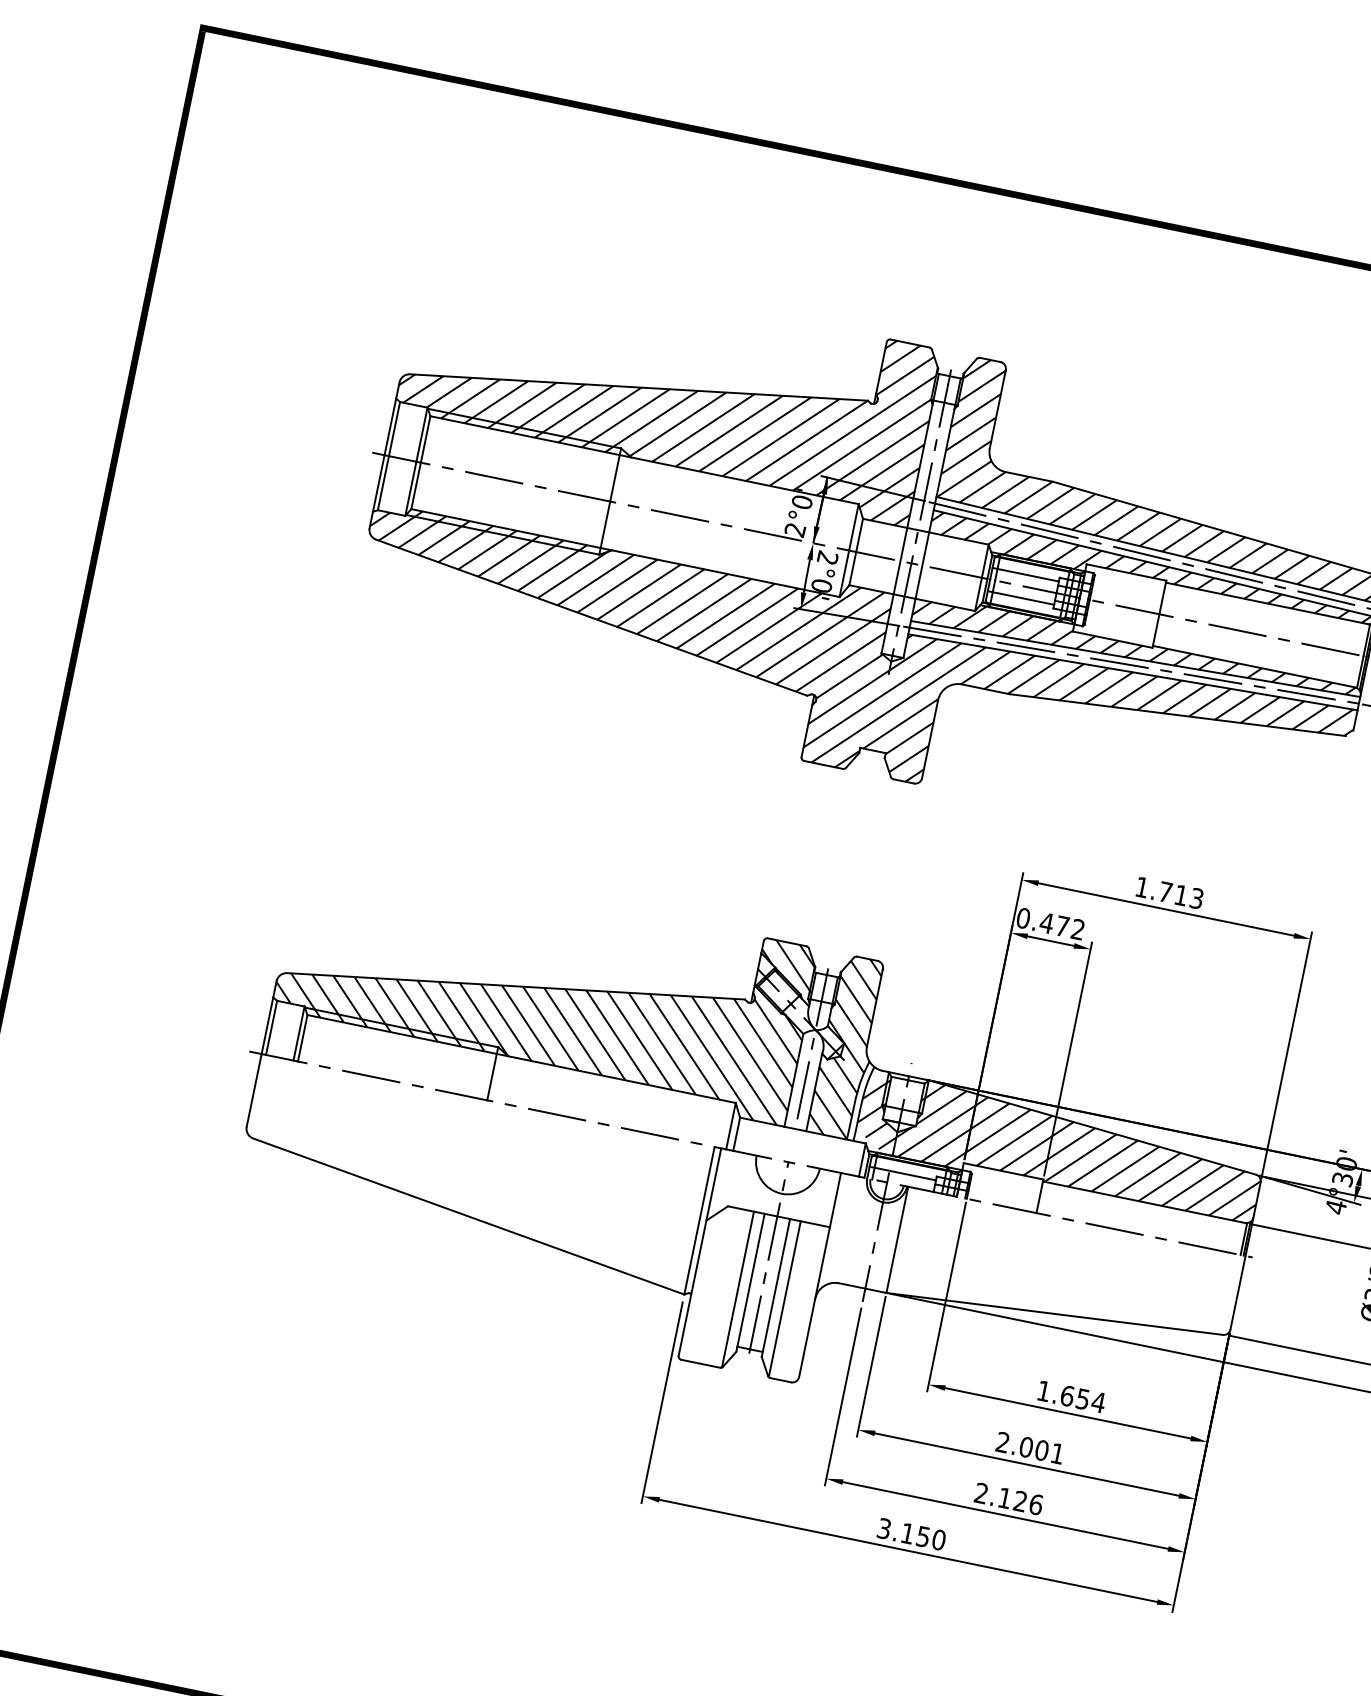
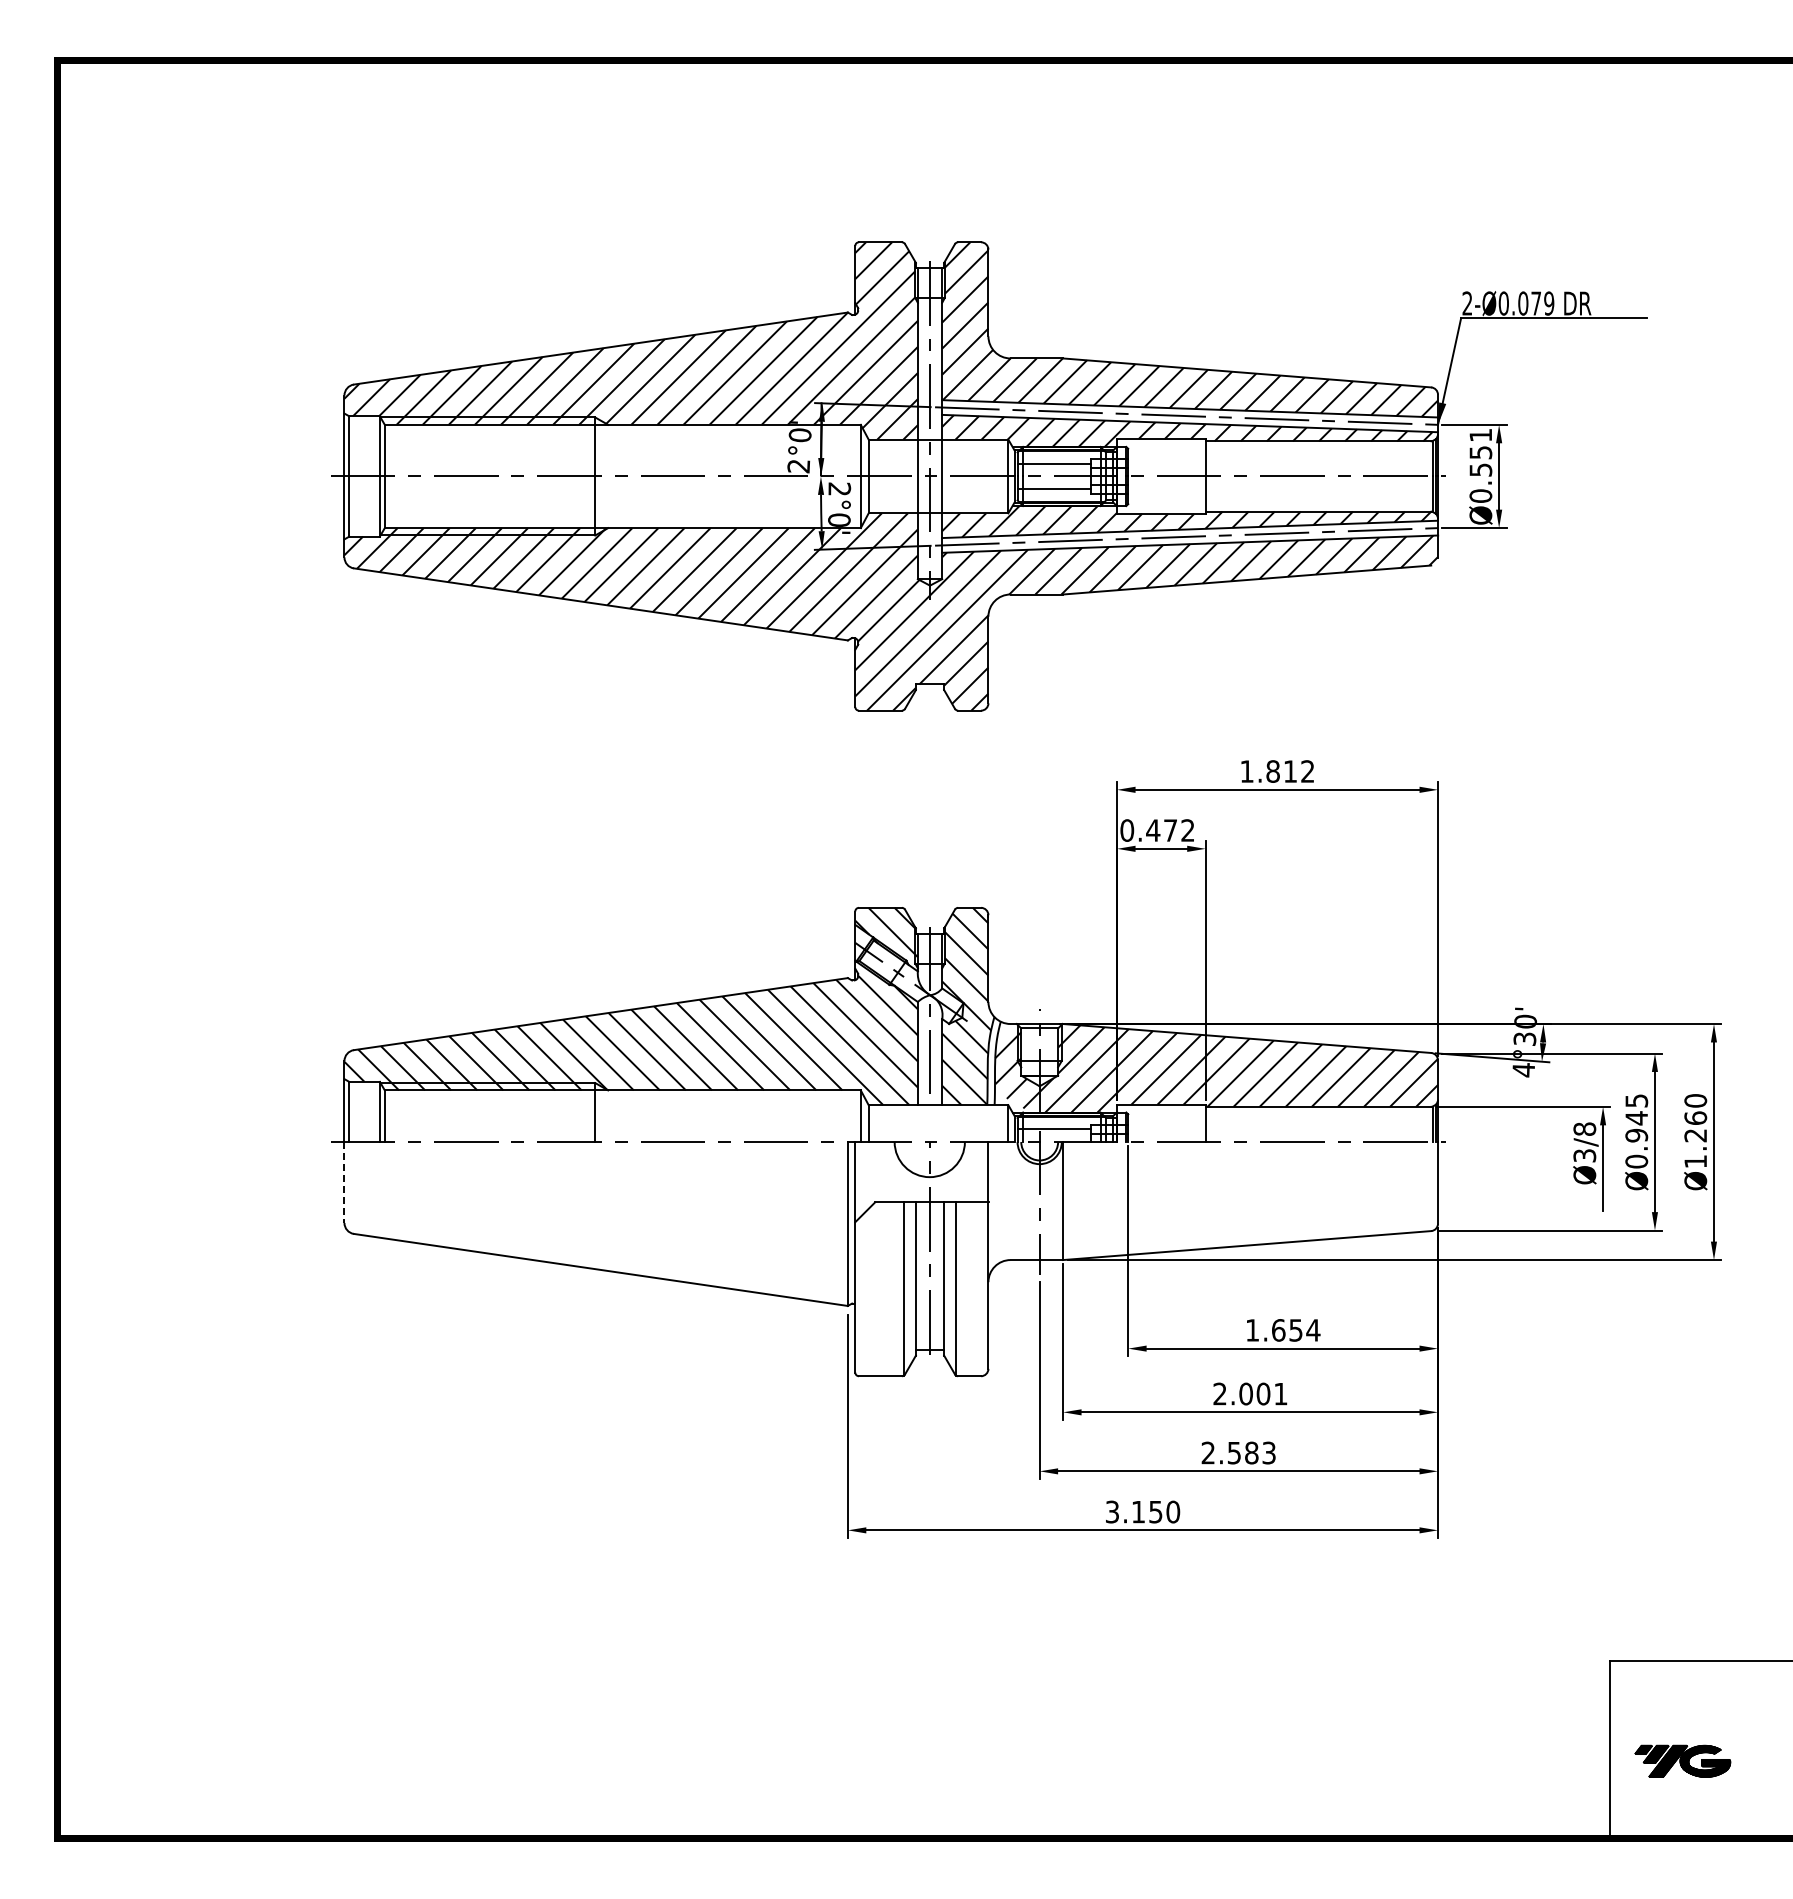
text: (1181, 895) -> (1290, 771), 1.713 -> 1.812
line: (254, 1091) -> (344, 1183), solid -> dashed
text: (1020, 1500) -> (1251, 1452), 2.126 -> 2.583

